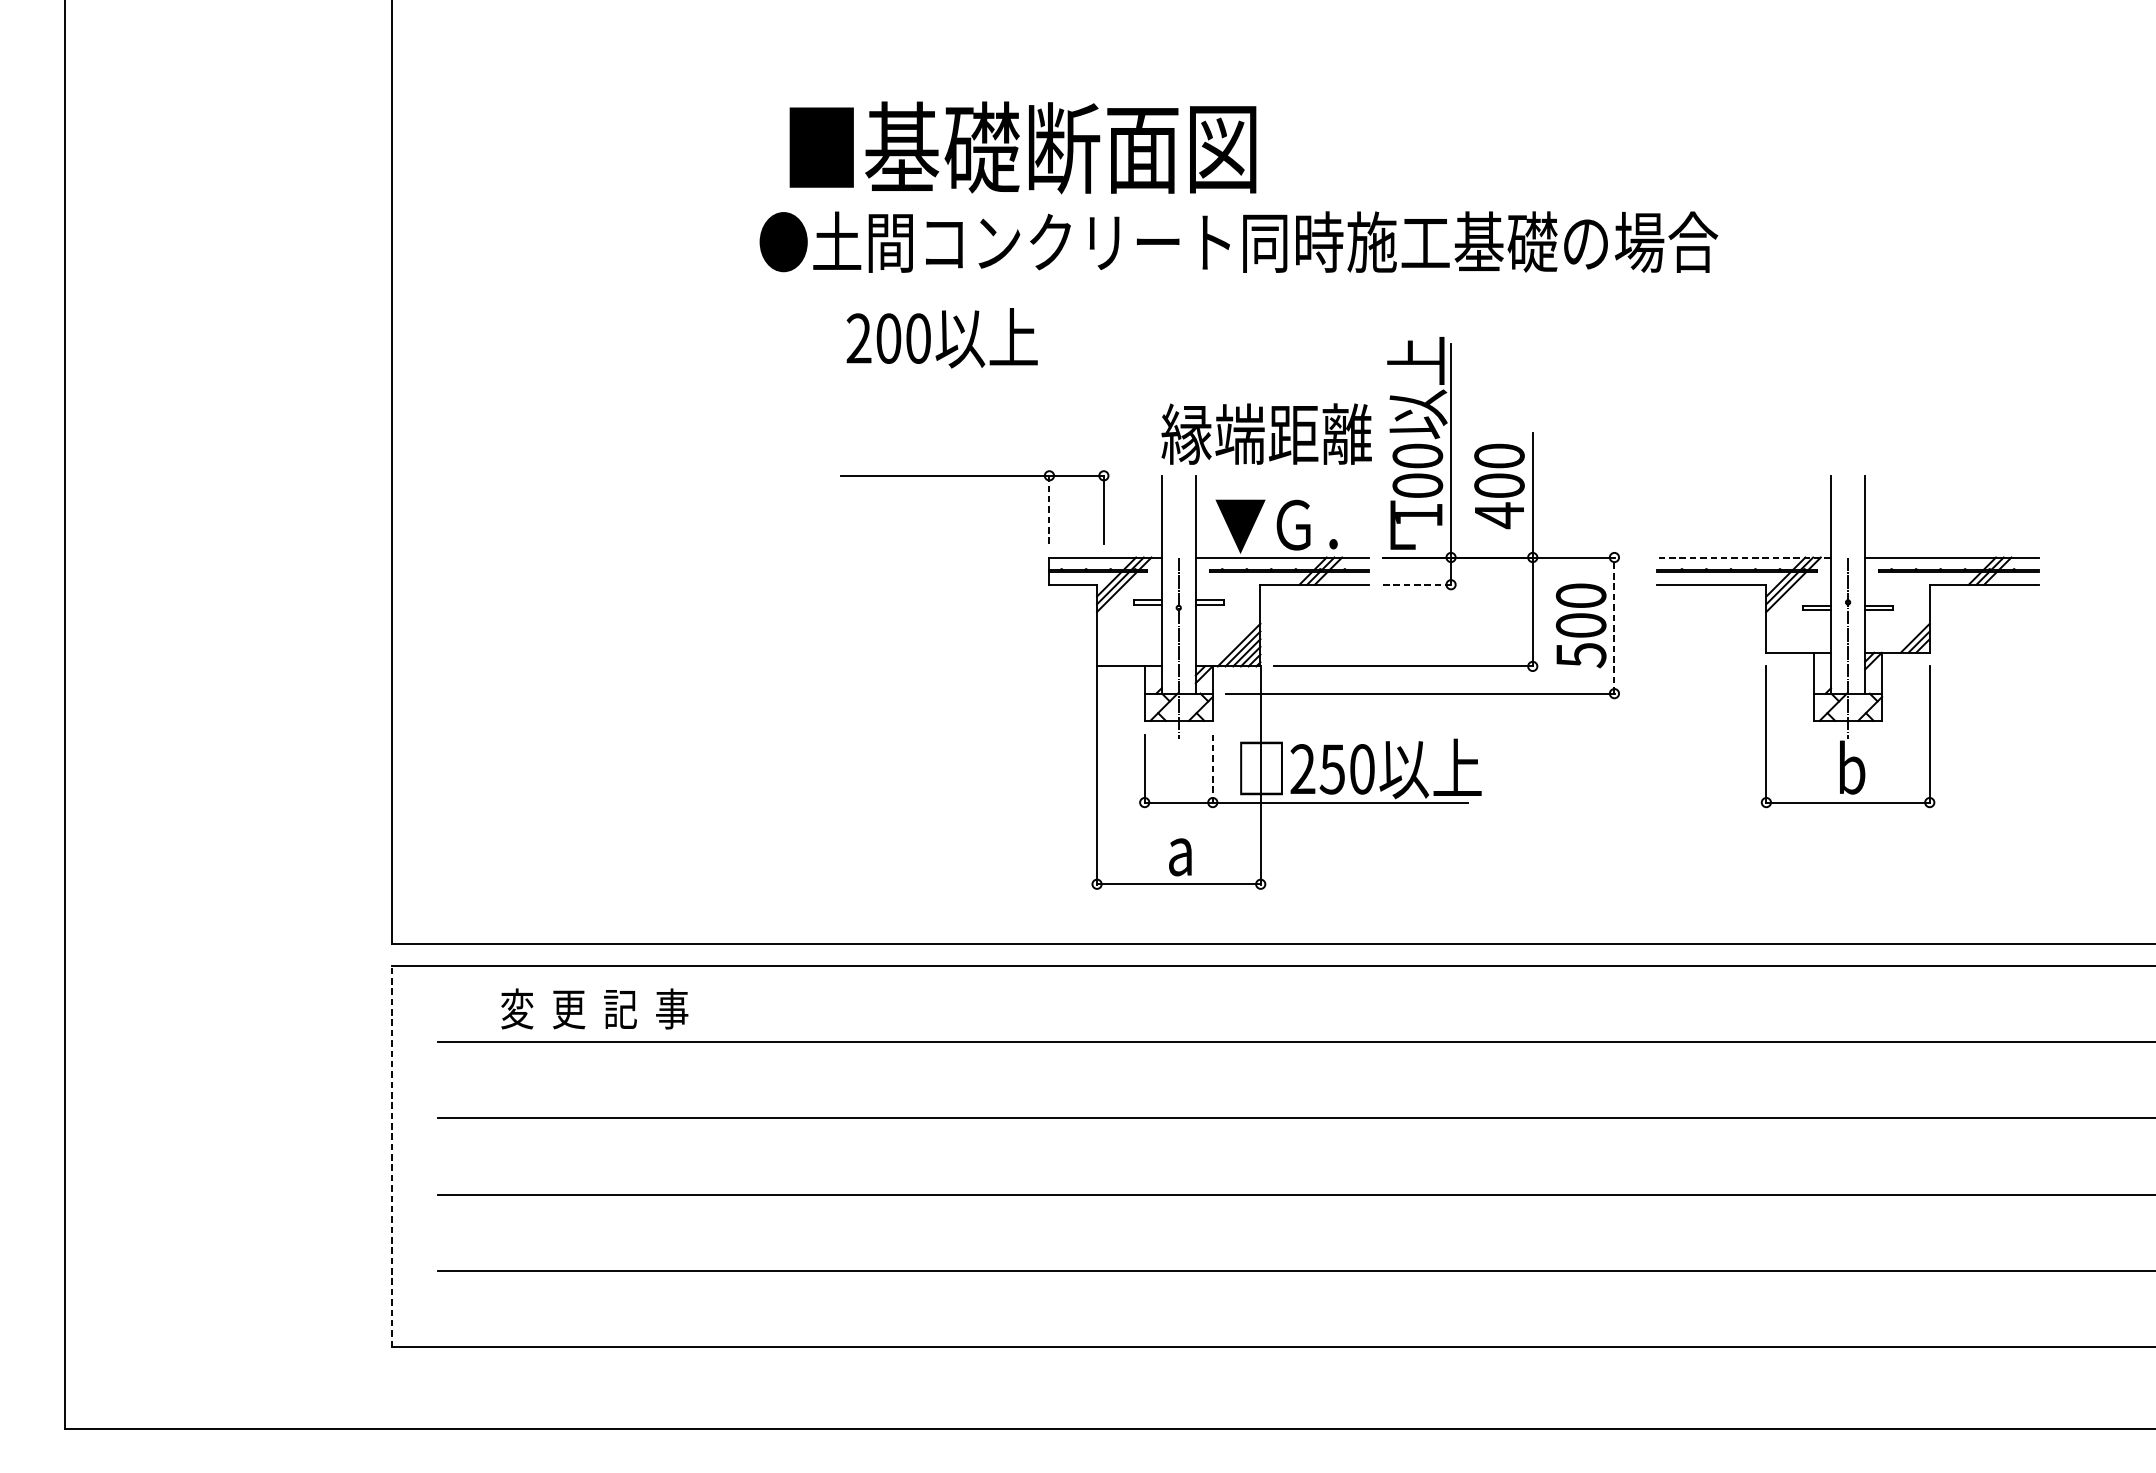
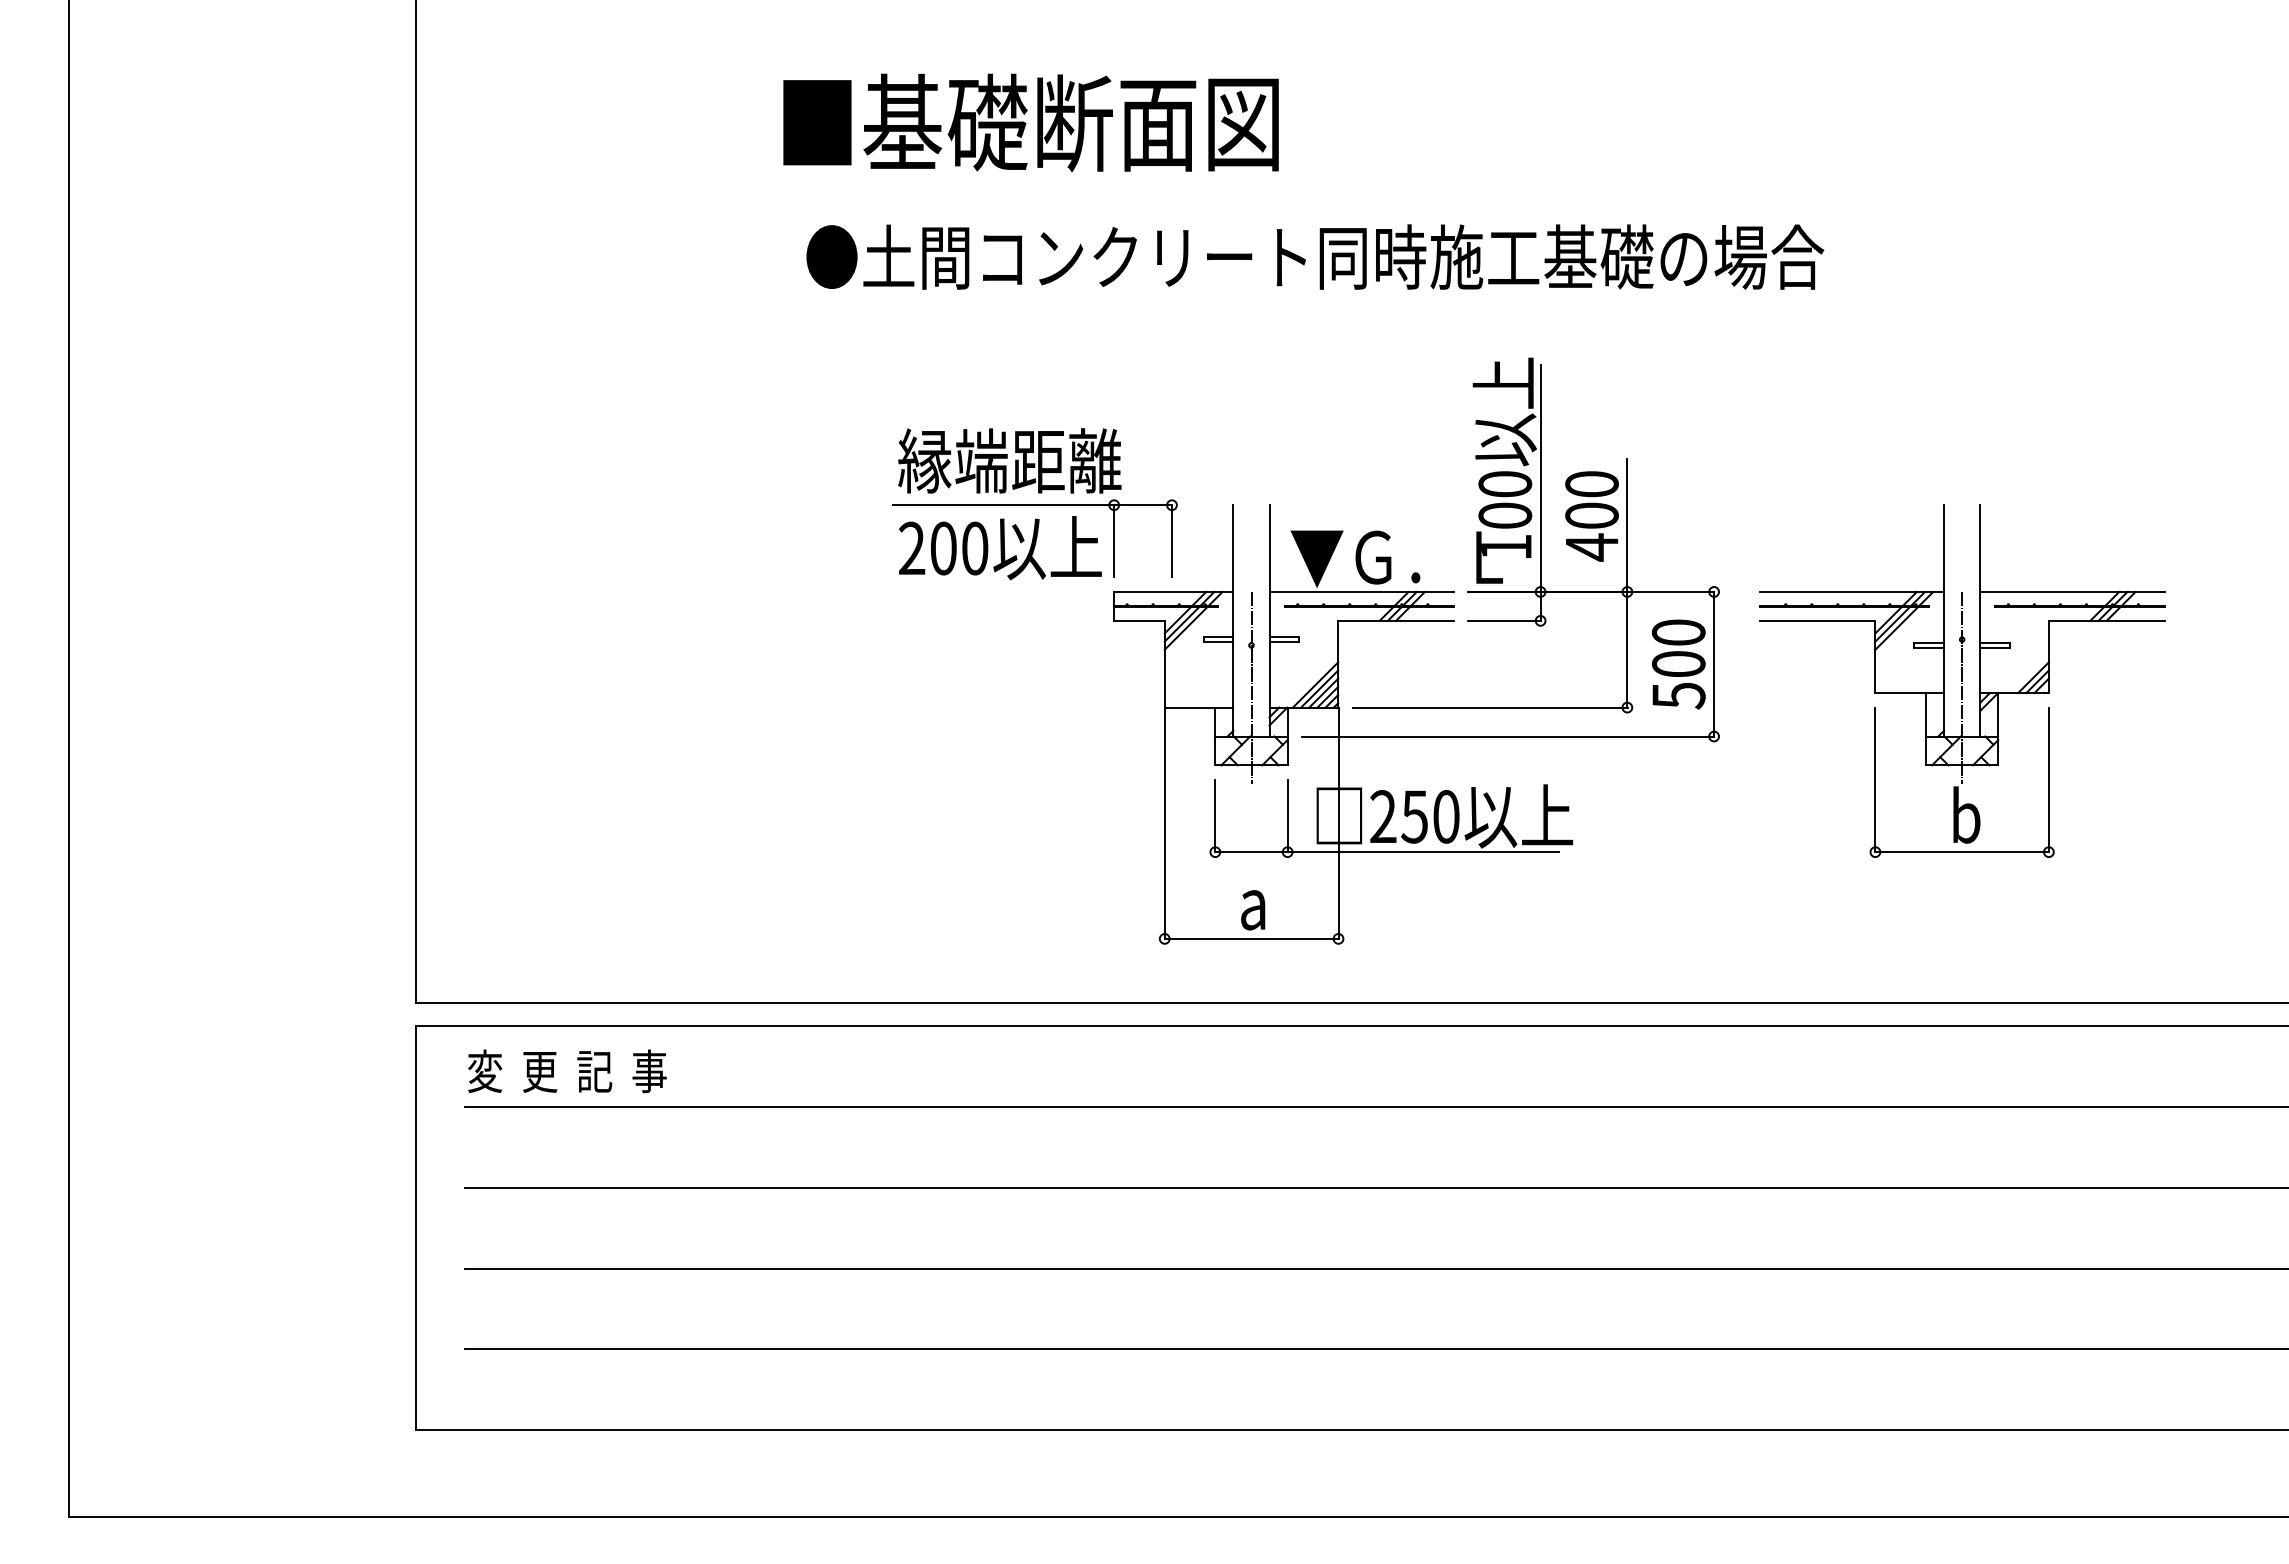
text: (1022, 147) -> (1030, 122), moved
text: (942, 338) -> (1000, 548), moved
text: (1266, 433) -> (1009, 460), moved
line: (1049, 509) -> (1114, 540), dashed -> solid
line: (1743, 557) -> (1851, 591), dashed -> solid
line: (1417, 584) -> (1505, 620), dashed -> solid
line: (1614, 624) -> (1714, 663), dashed -> solid
line: (1212, 768) -> (1287, 816), dashed -> solid
text: (594, 1009) -> (567, 1071), moved
line: (391, 1156) -> (415, 1227), dashed -> solid

